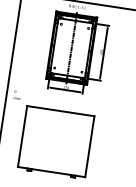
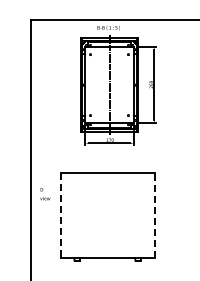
text: (17, 95) -> (45, 194), moved
line: (22, 137) -> (60, 216), solid -> dashed
line: (89, 146) -> (154, 215), solid -> dashed

